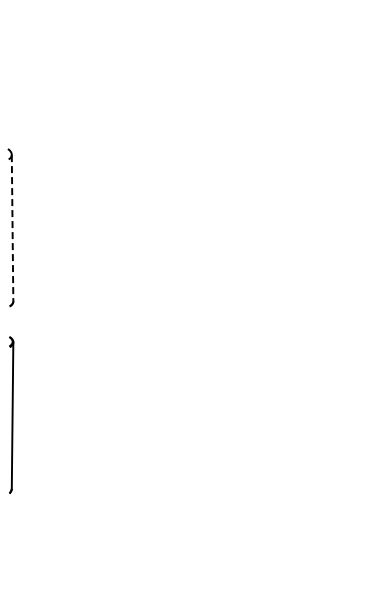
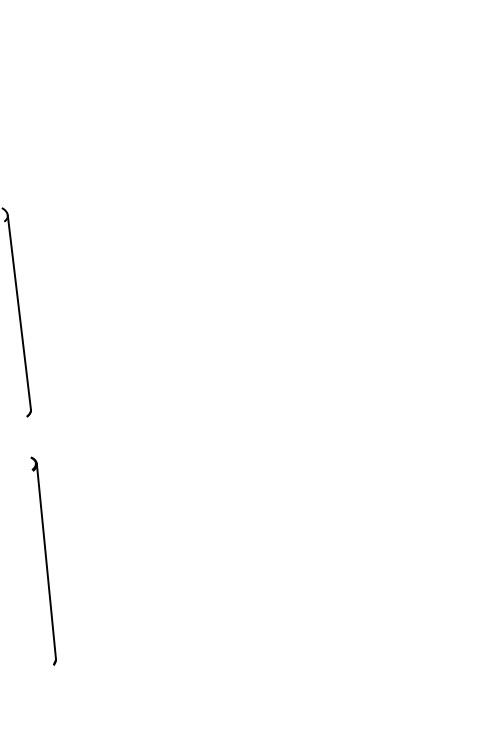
line: (12, 228) -> (19, 312), dashed -> solid

